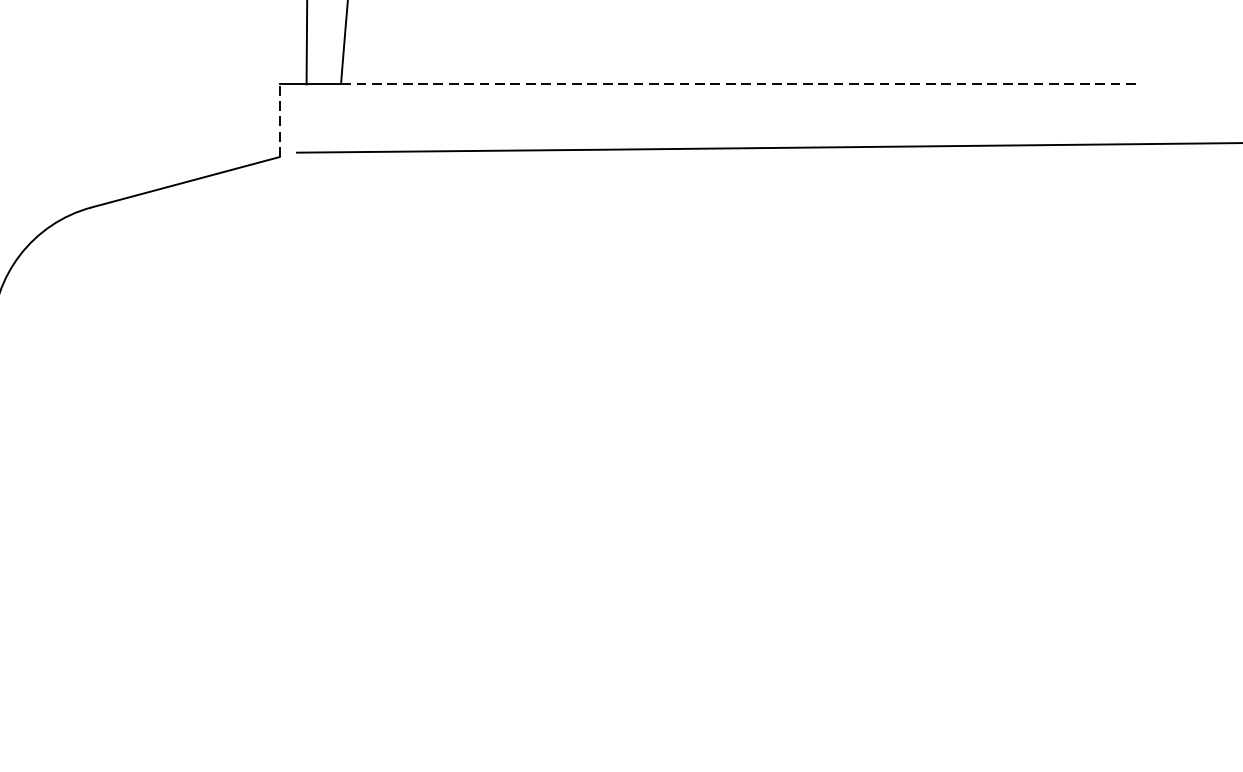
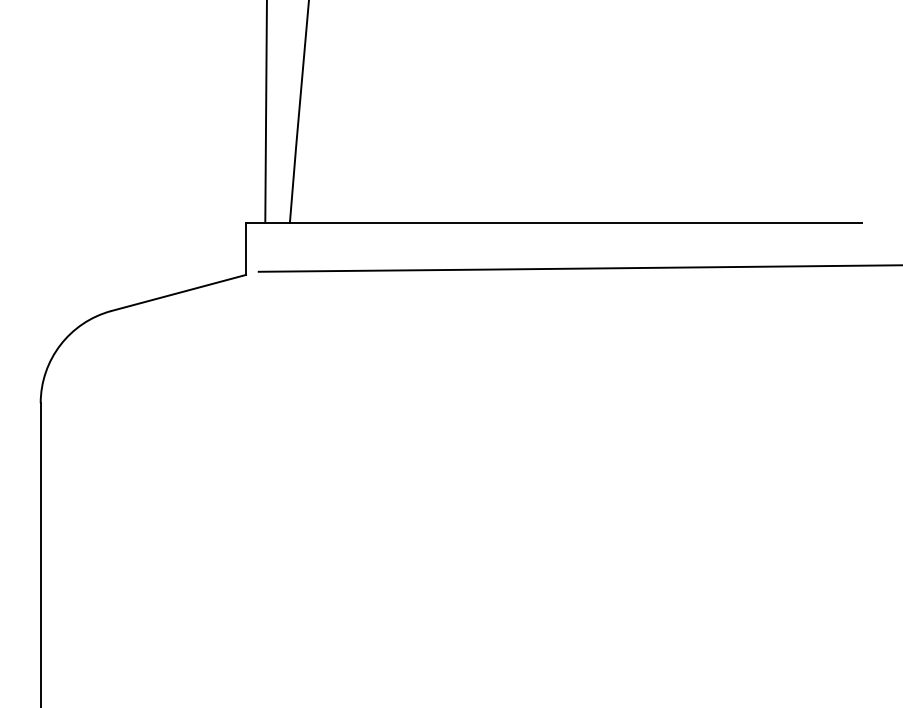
line: (741, 85) -> (576, 223), dashed -> solid
line: (280, 120) -> (246, 248), dashed -> solid

